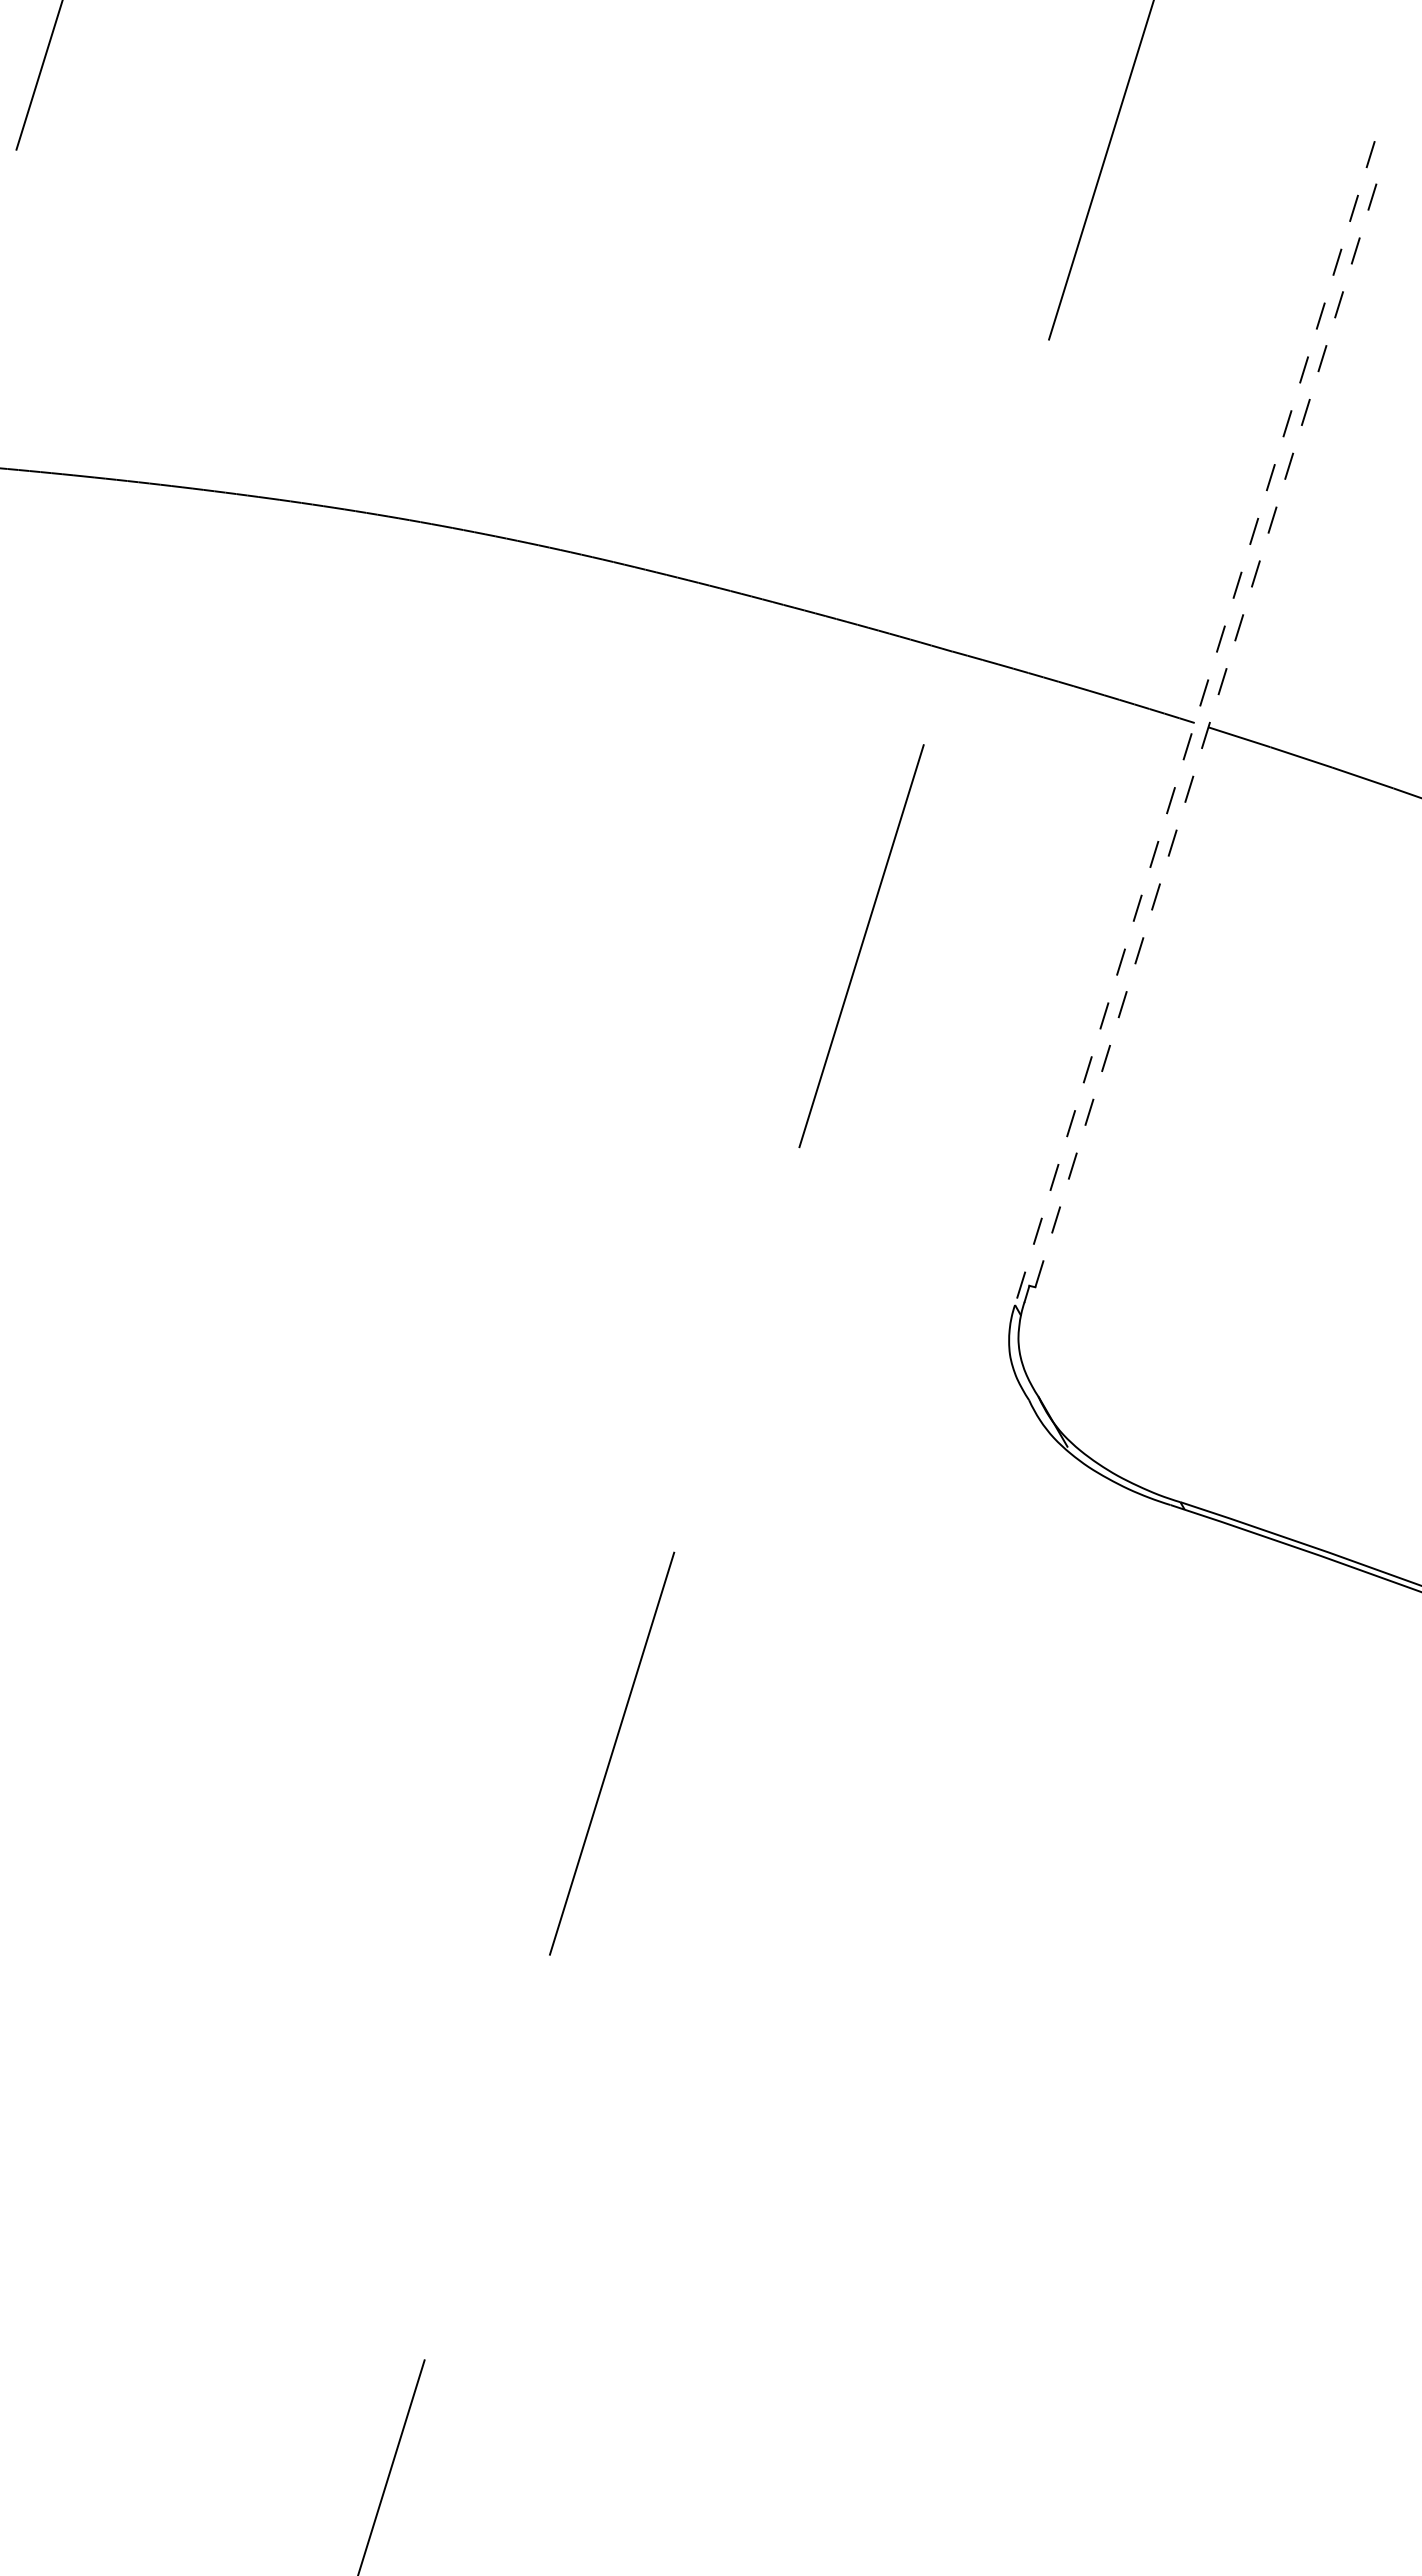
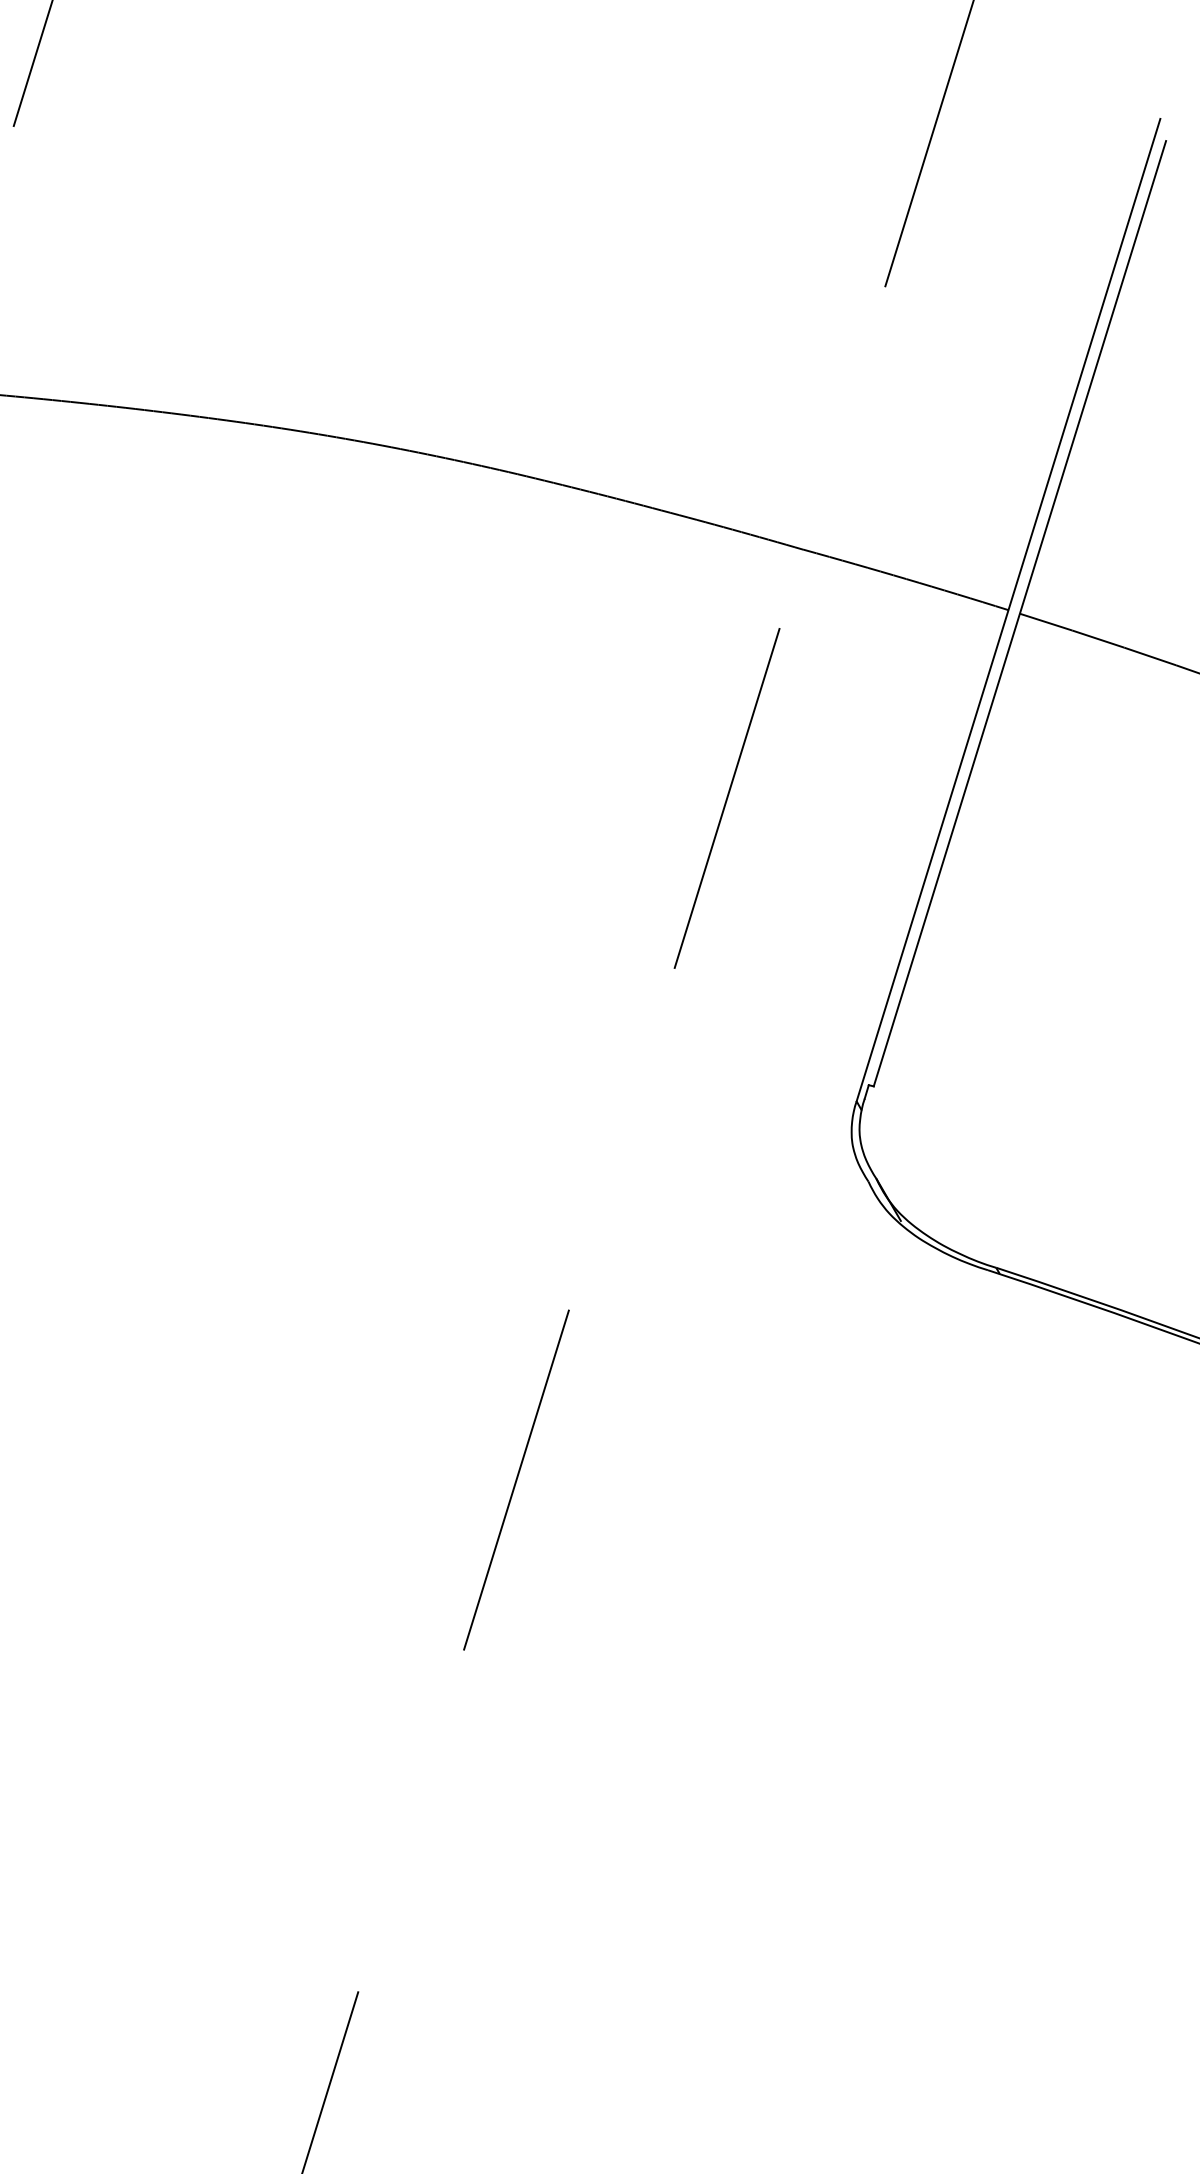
line: (1194, 723) -> (1008, 610), dashed -> solid
line: (1208, 726) -> (1019, 613), dashed -> solid

